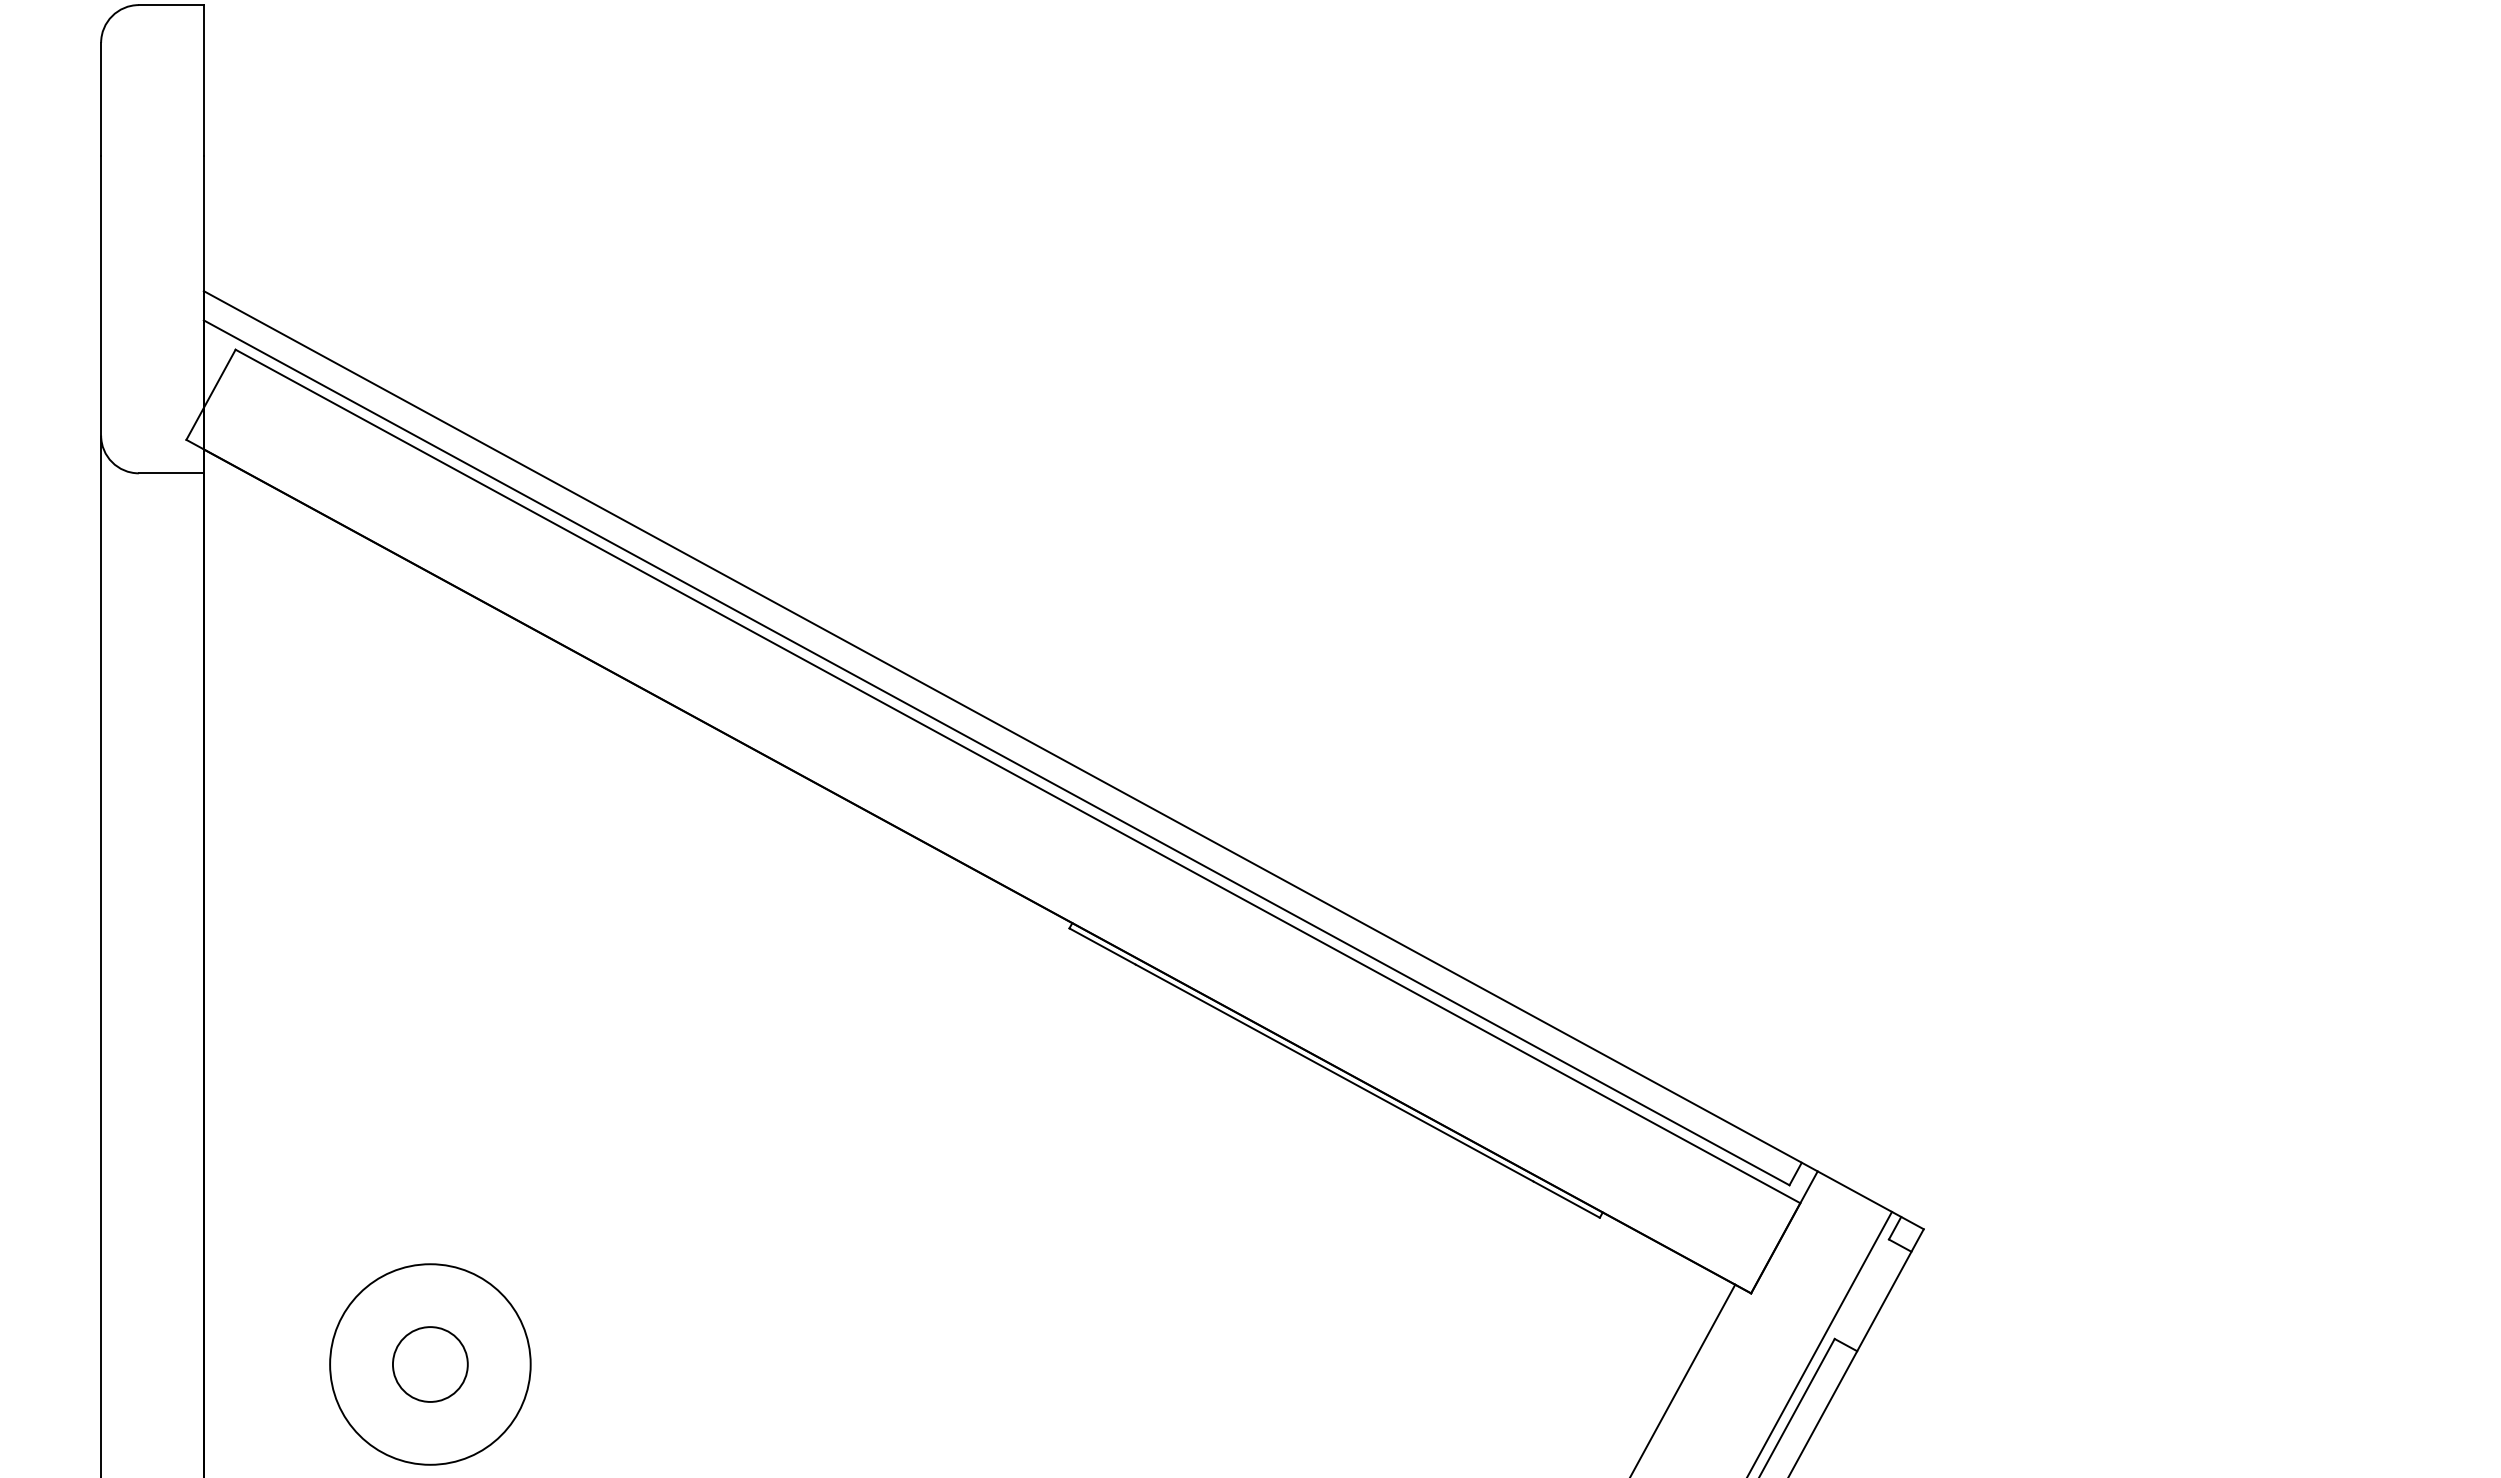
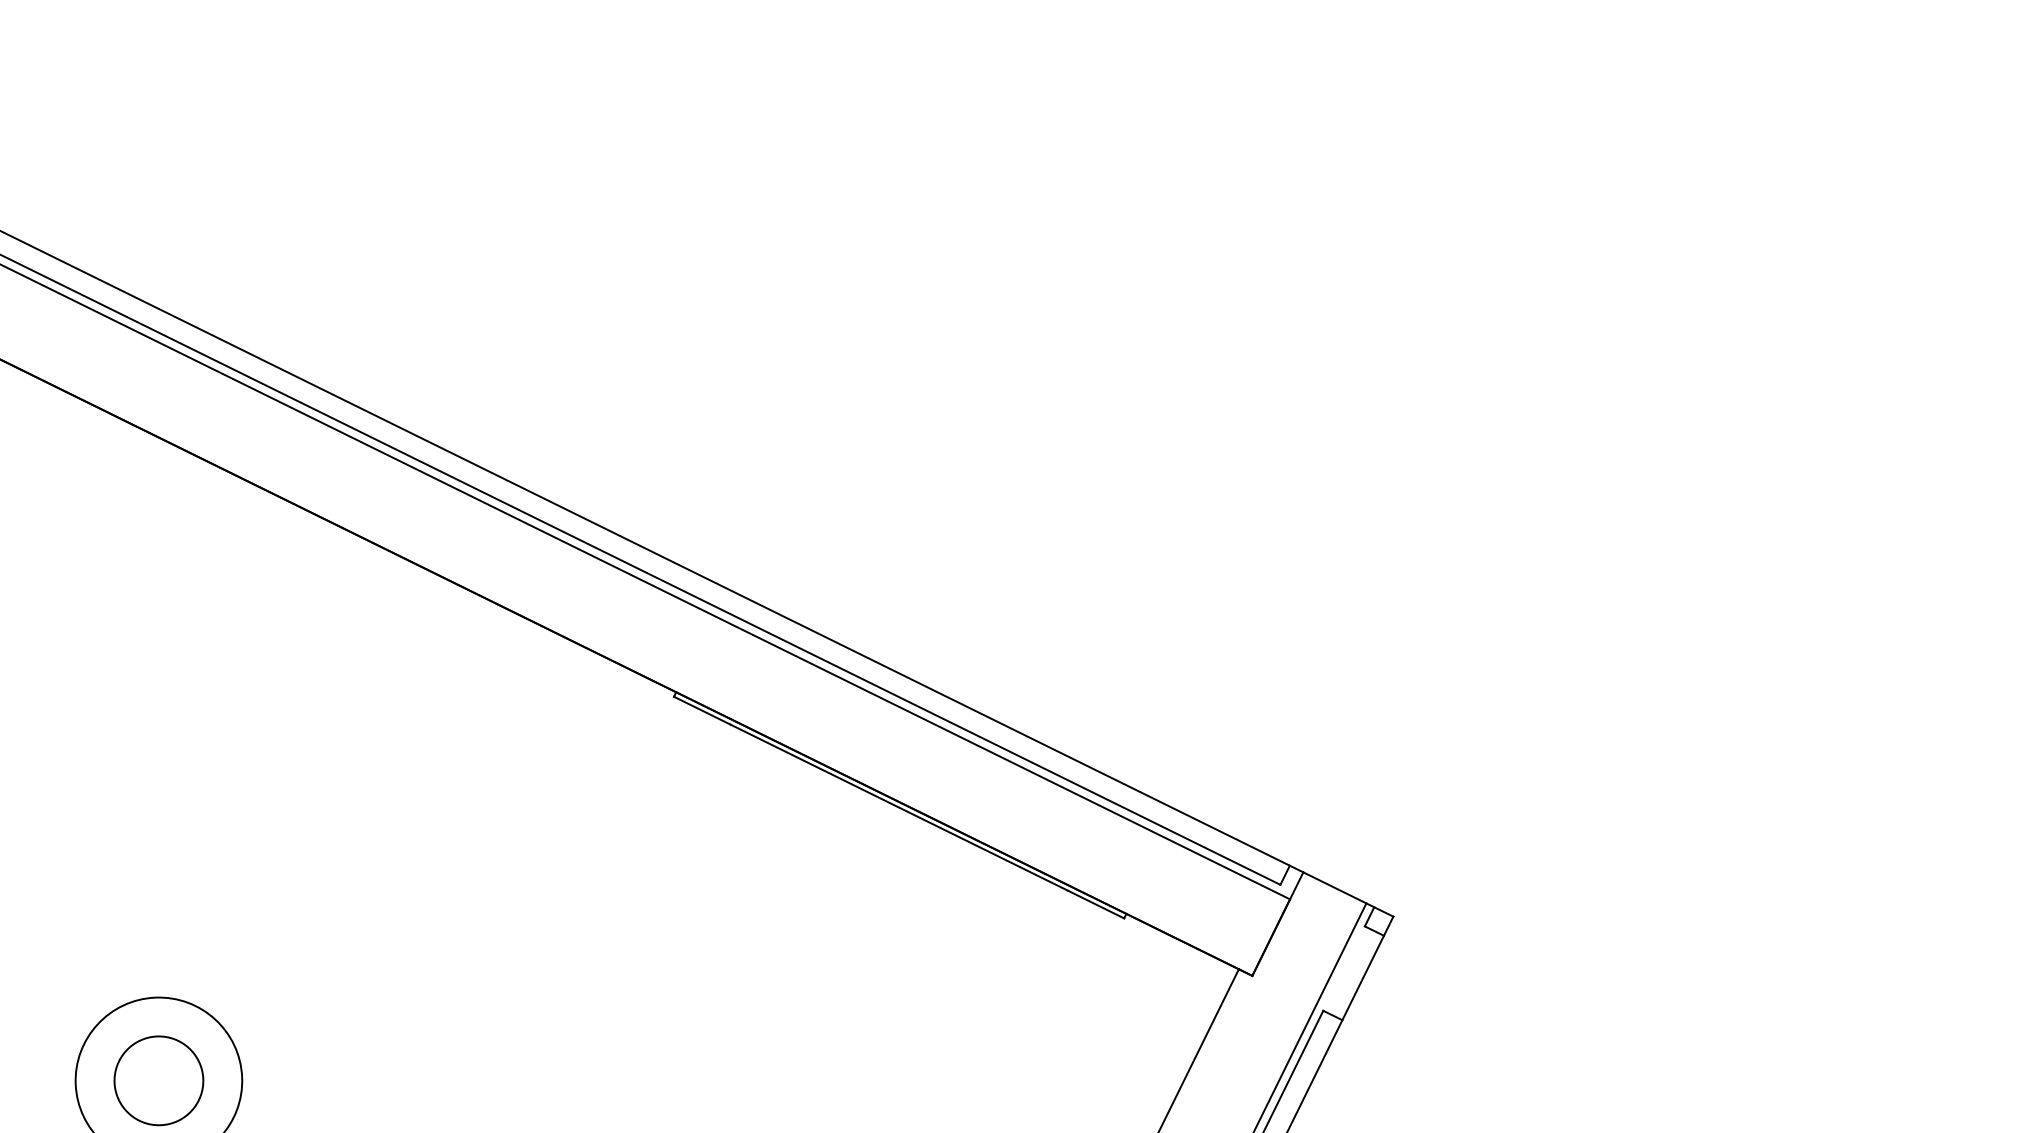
circle: (429, 1364) -> (158, 1080), size x1.43

